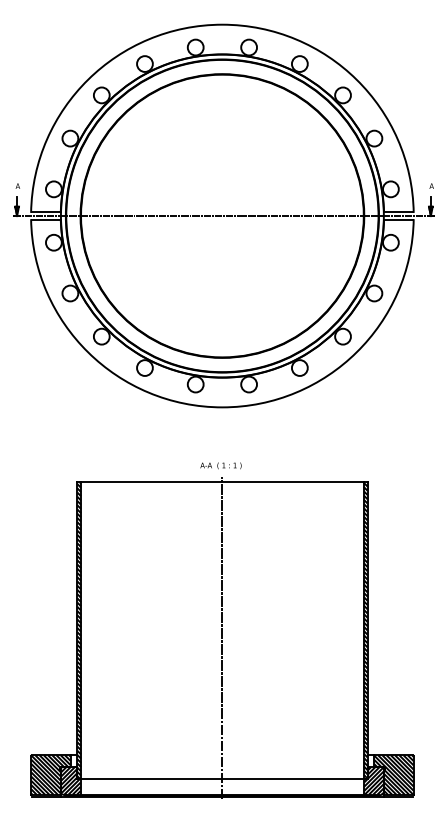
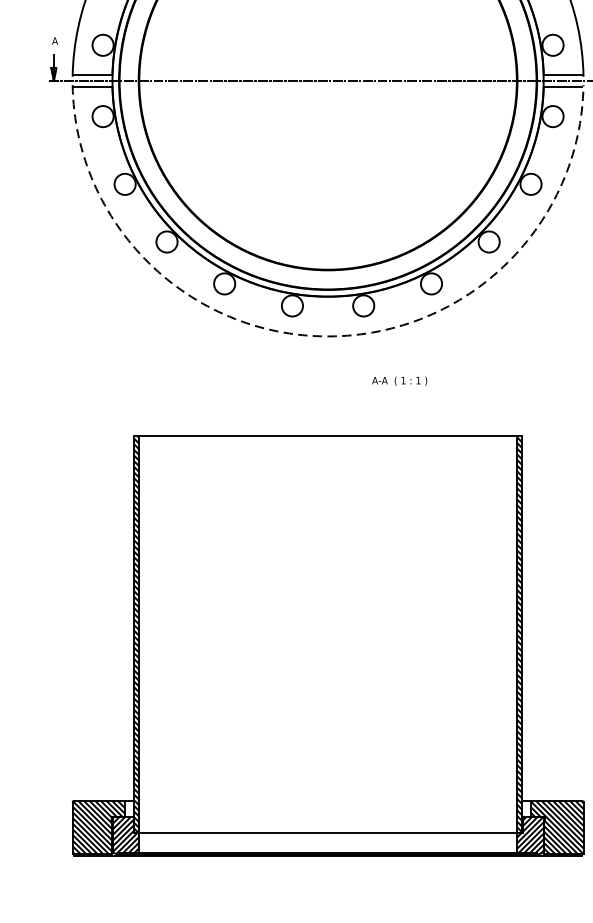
arc: (222, 407) -> (328, 336), solid -> dashed
text: (220, 465) -> (398, 380), moved
line: (222, 637) -> (328, 643), removed

